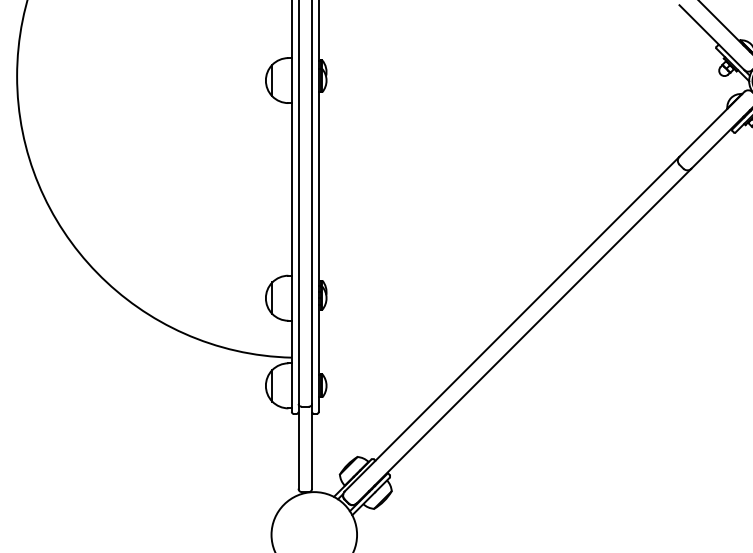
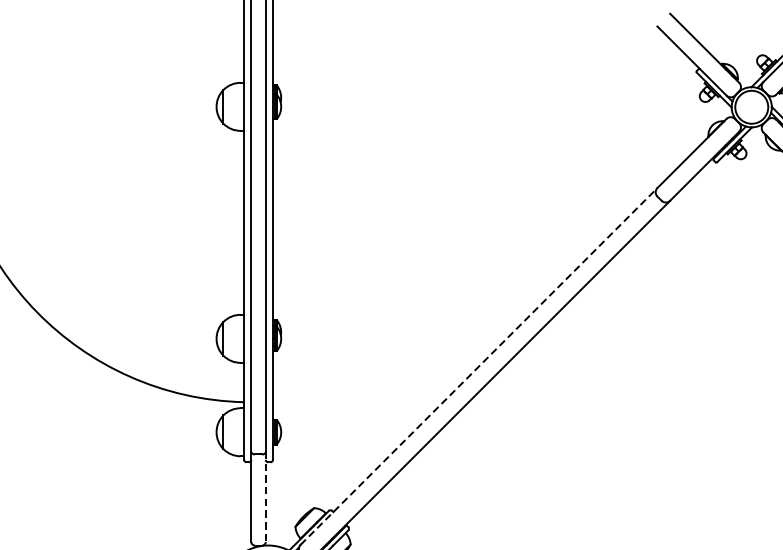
line: (512, 324) -> (479, 366), solid -> dashed
line: (312, 446) -> (266, 496), solid -> dashed

